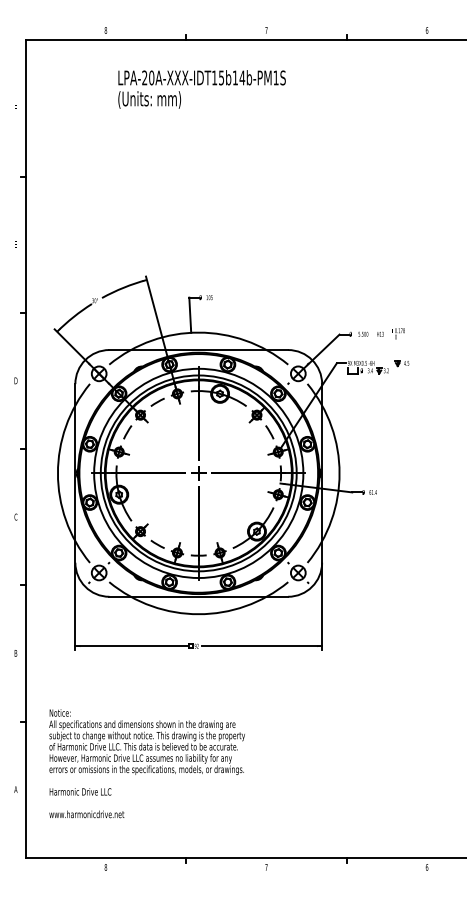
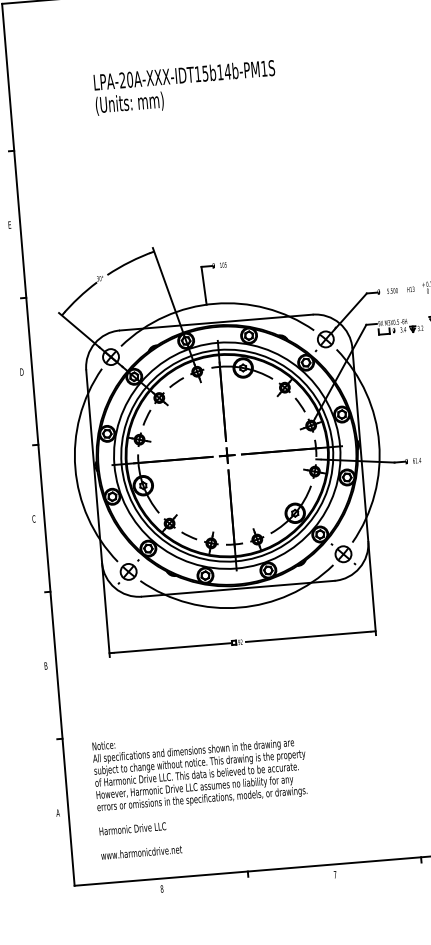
text: (201, 89) -> (184, 87), moved
text: (146, 763) -> (201, 792), moved

